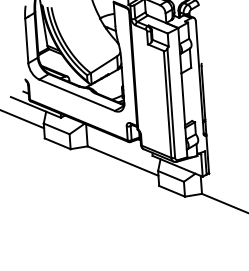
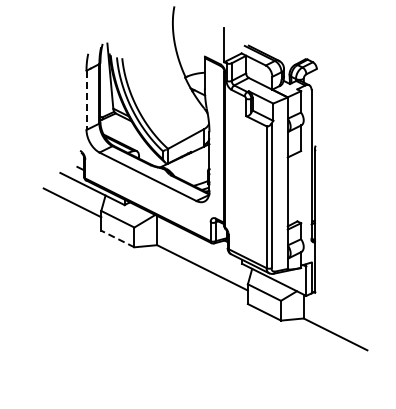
line: (26, 41) -> (86, 100), solid -> dashed
line: (57, 144) -> (117, 239), solid -> dashed

